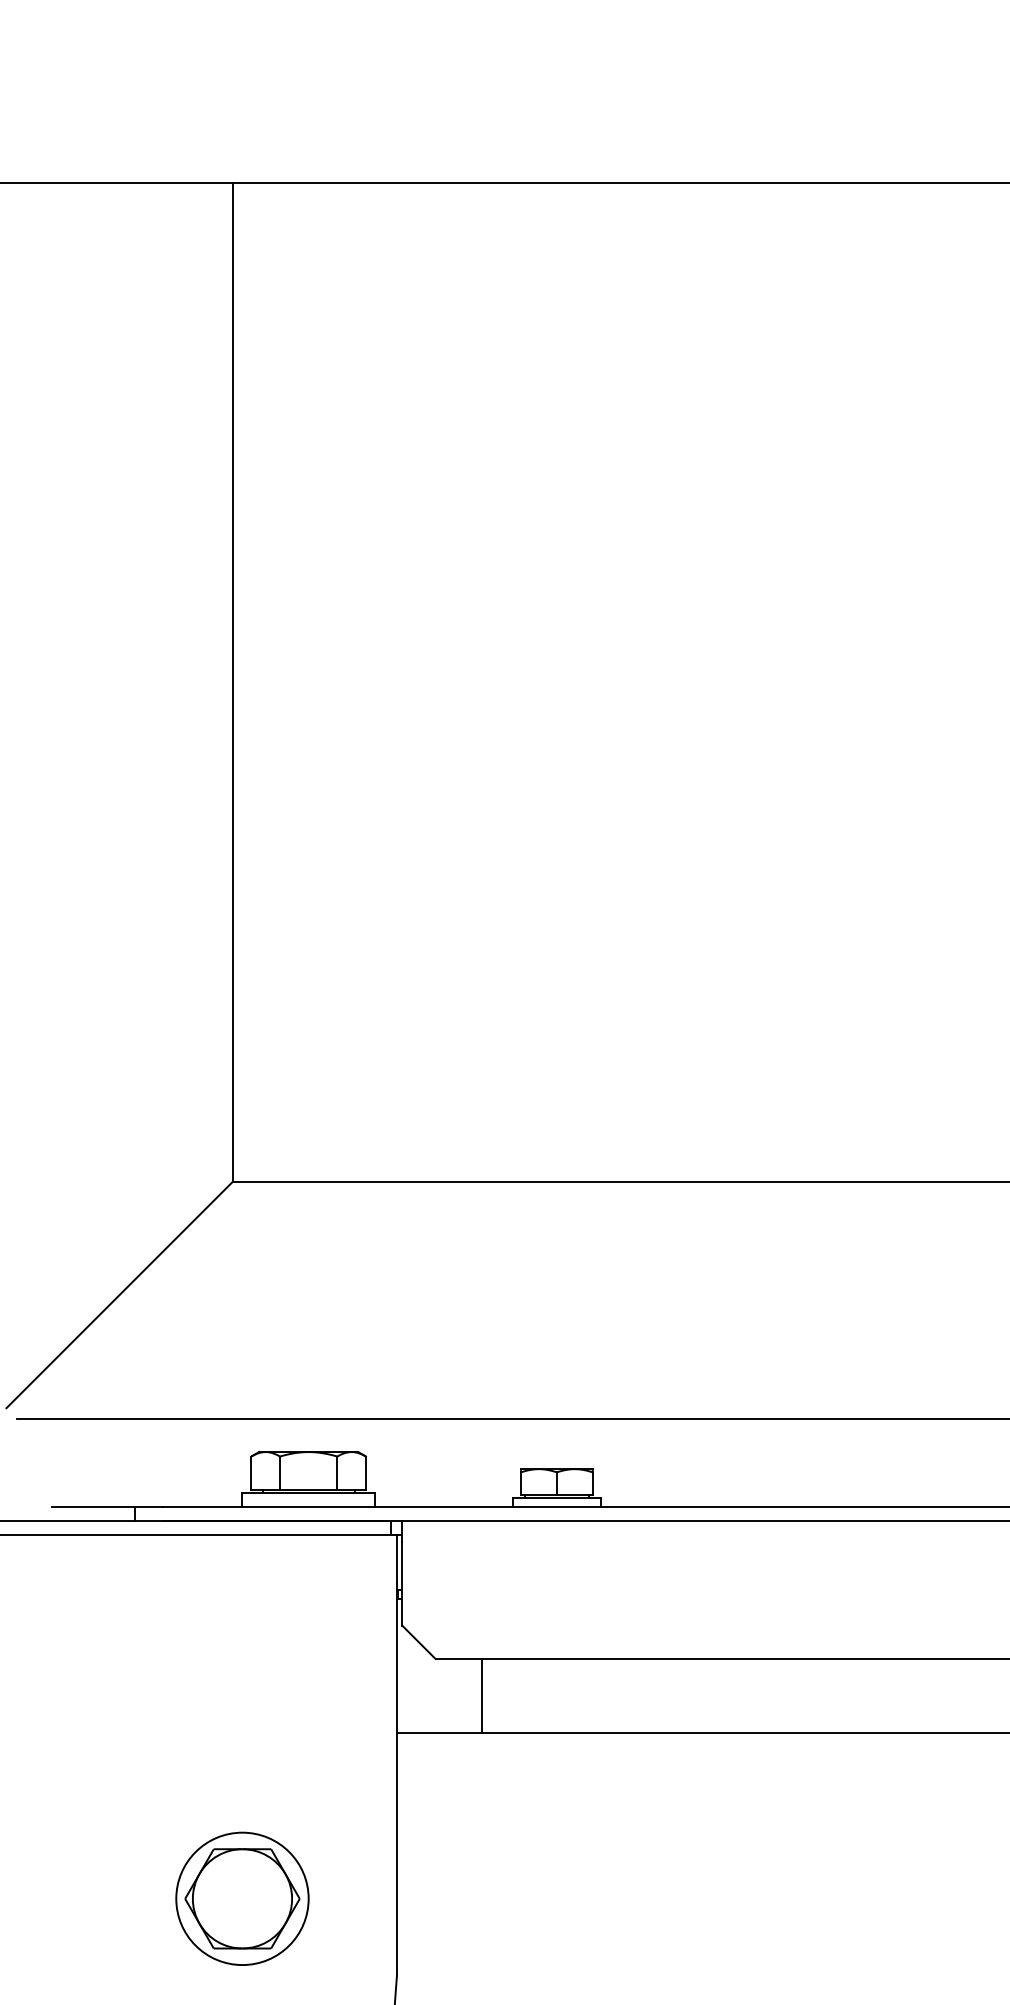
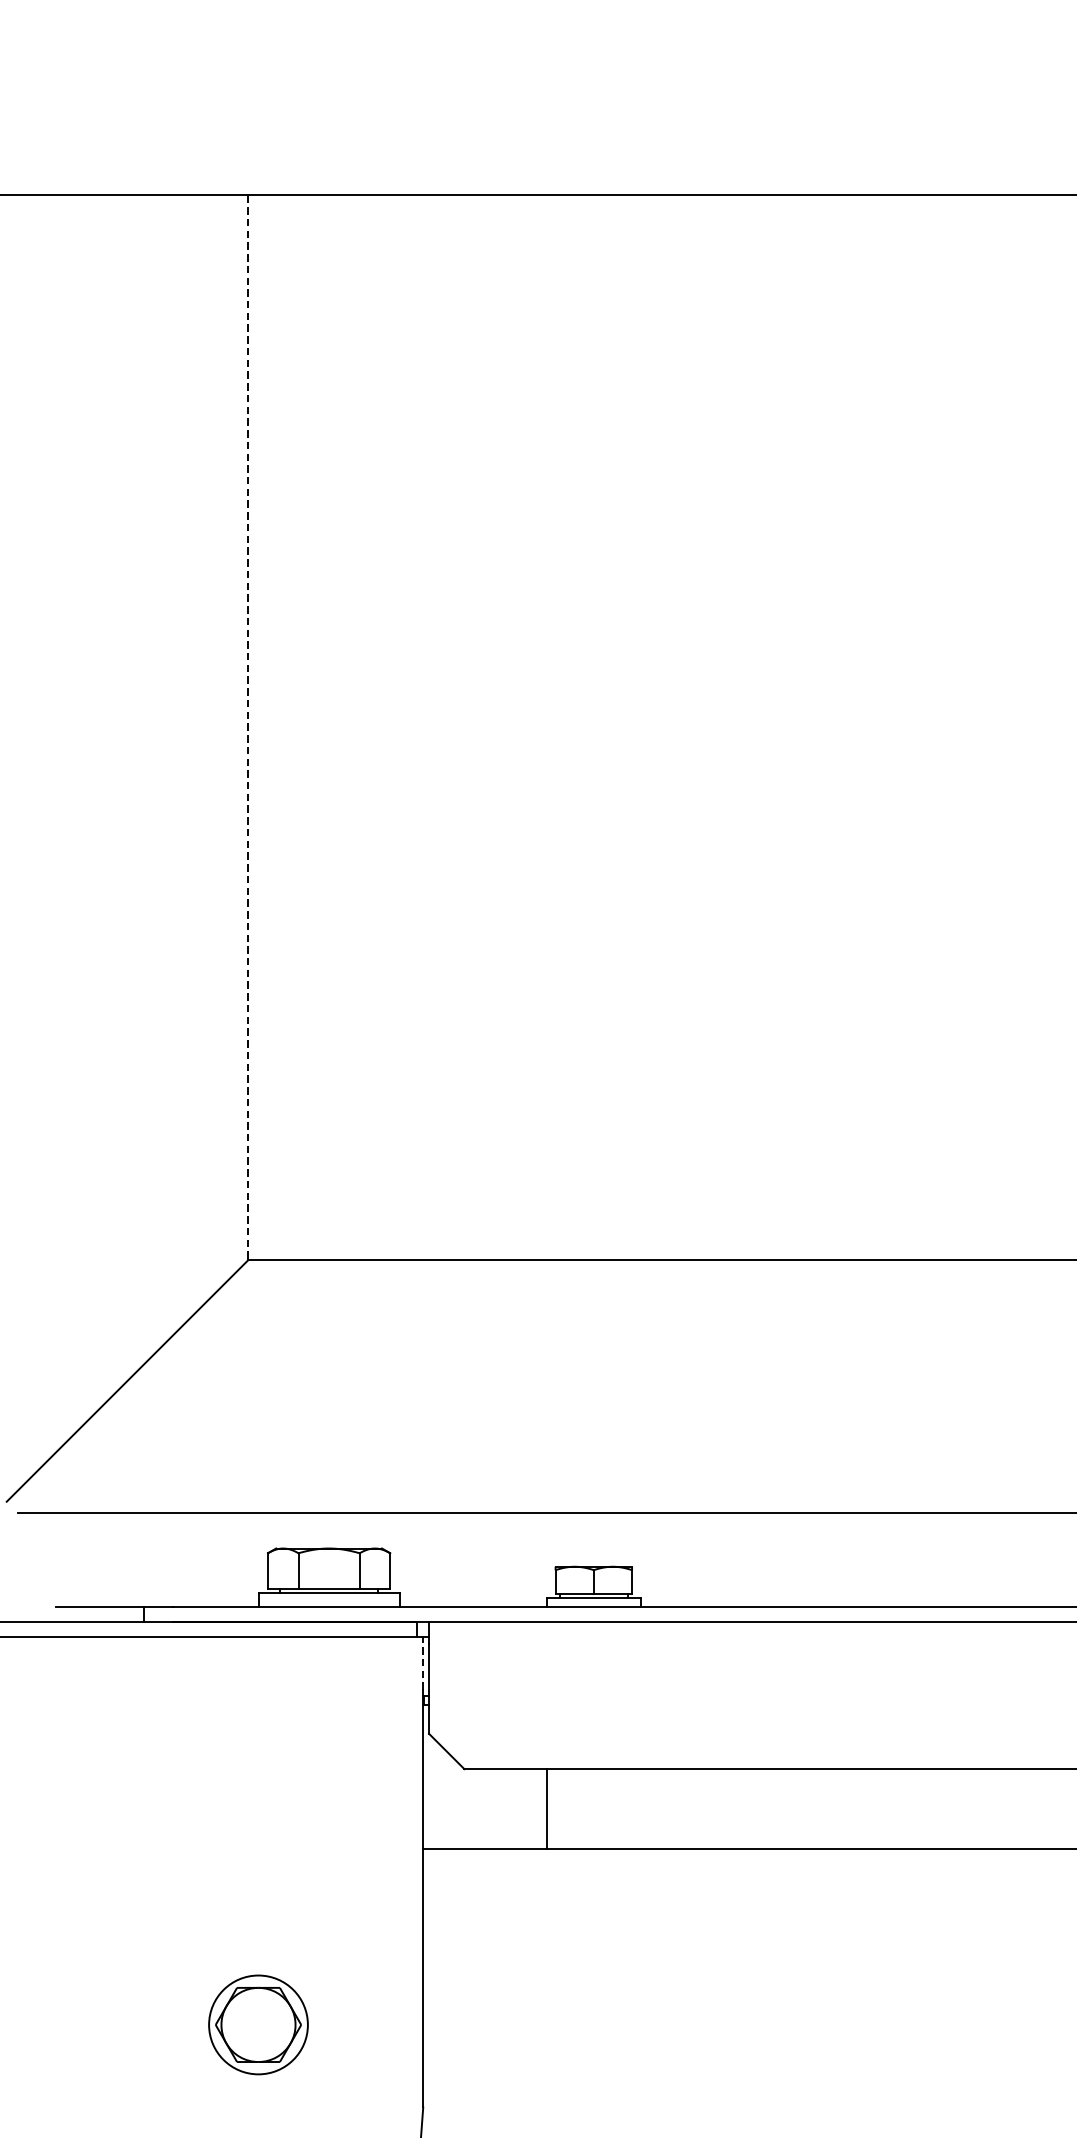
line: (232, 683) -> (247, 728), solid -> dashed
line: (396, 1559) -> (422, 1663), solid -> dashed
line: (481, 1695) -> (546, 1808), moved
part: (242, 1898) -> (258, 2024), size x0.7

